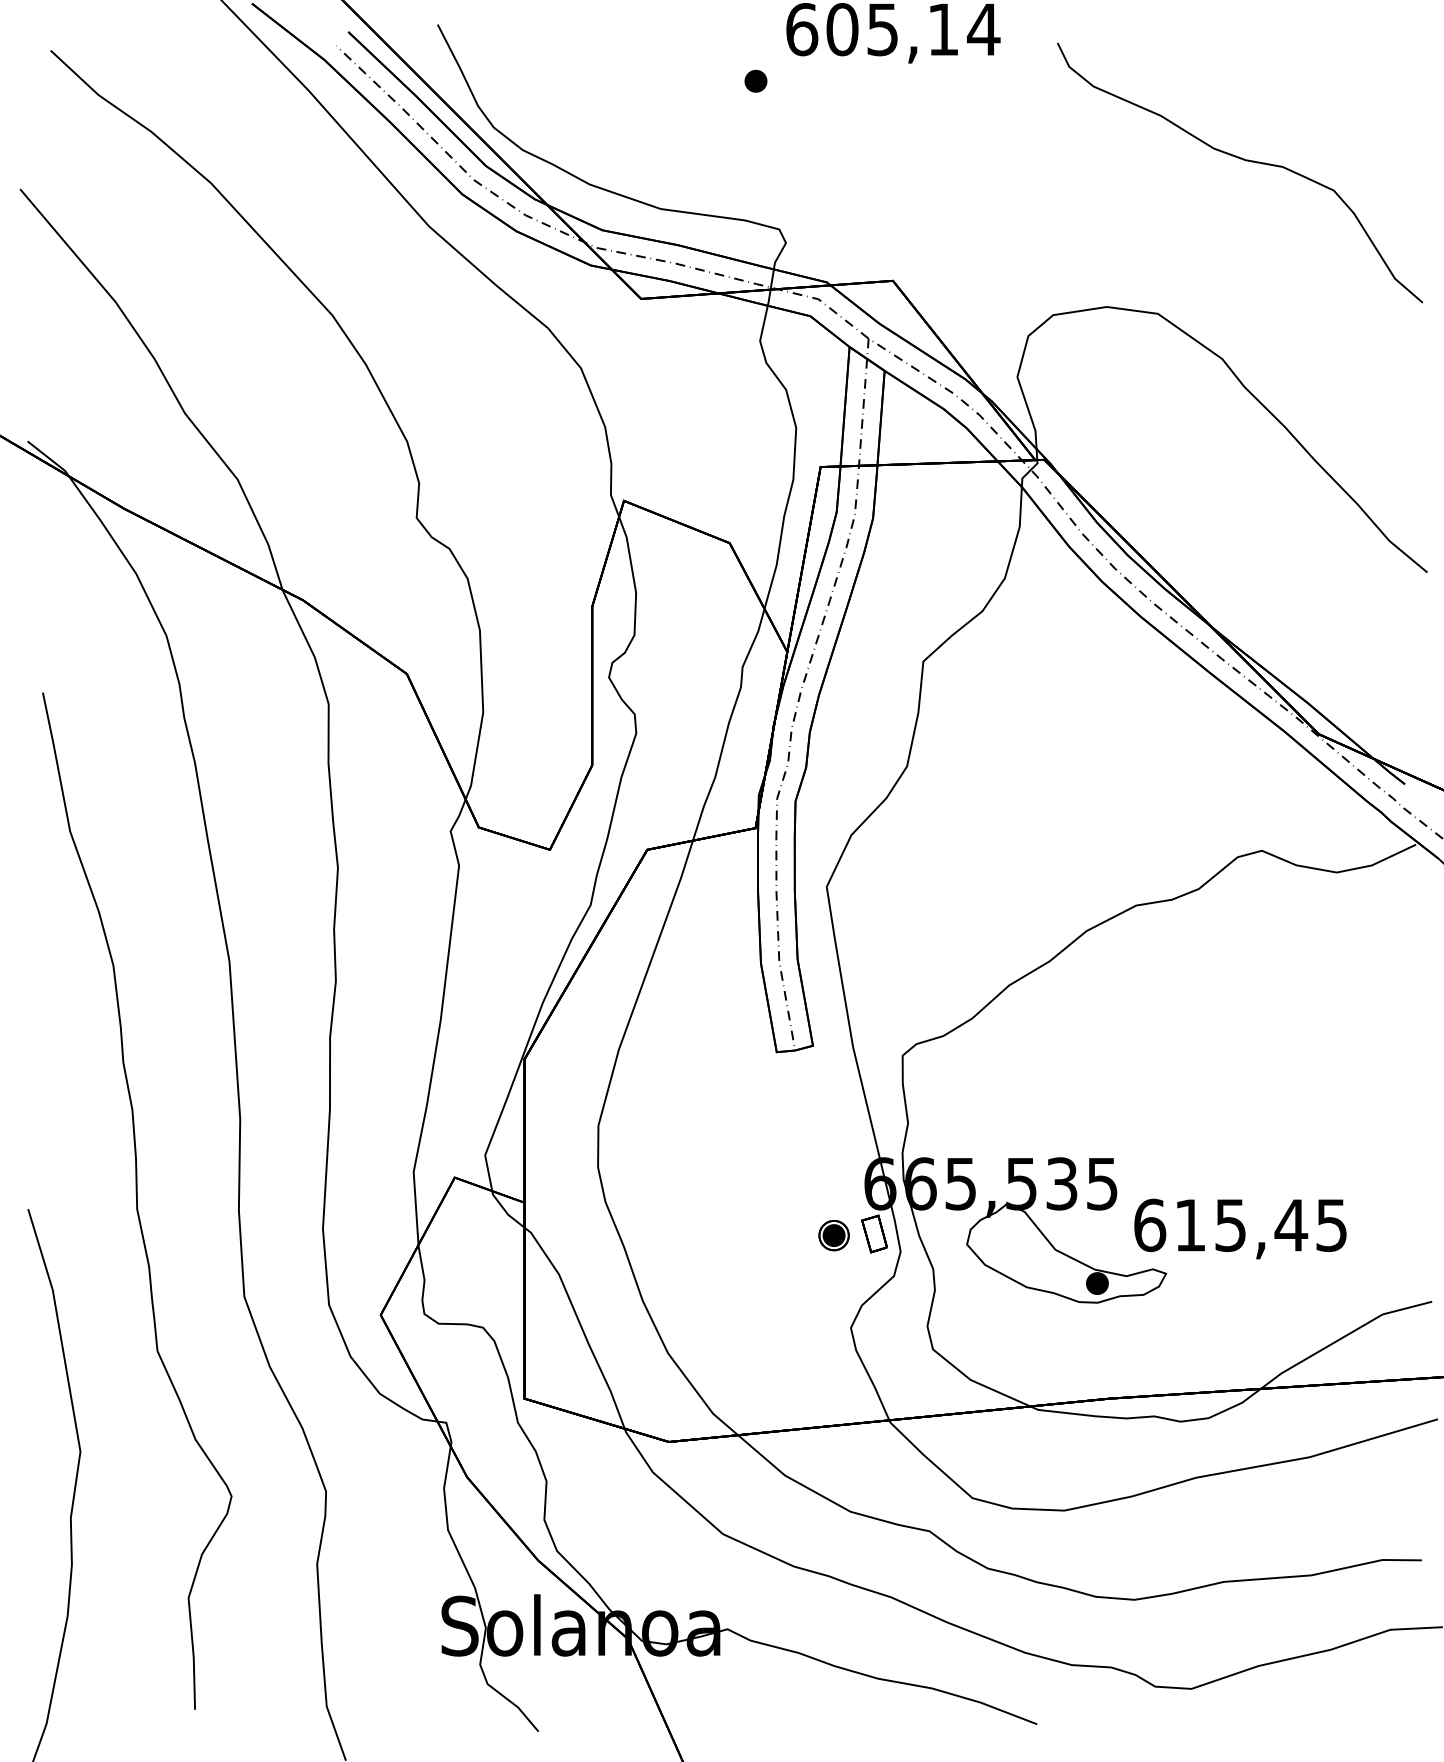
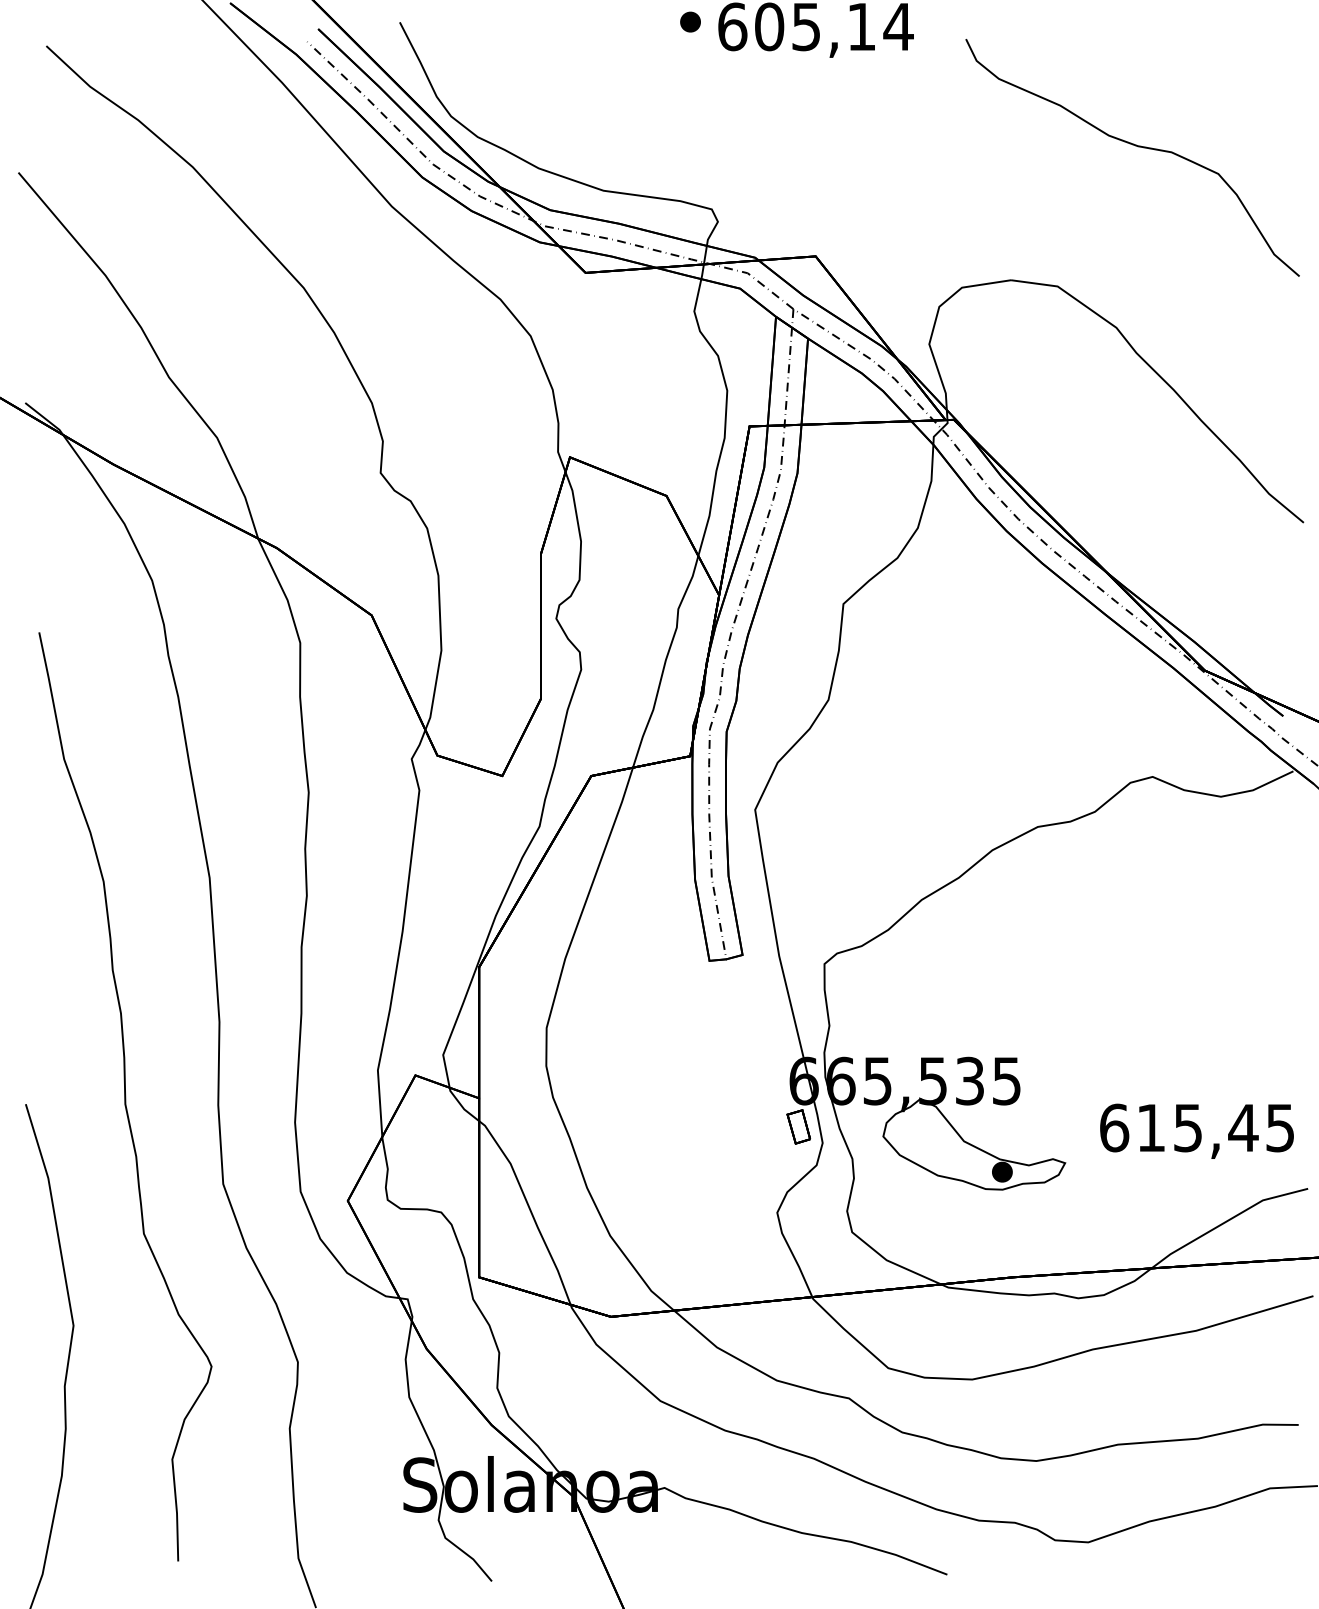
part: (755, 80) -> (690, 21), moved
text: (1239, 1228) -> (1196, 1130), moved
part: (833, 1235) -> (761, 1128), removed

